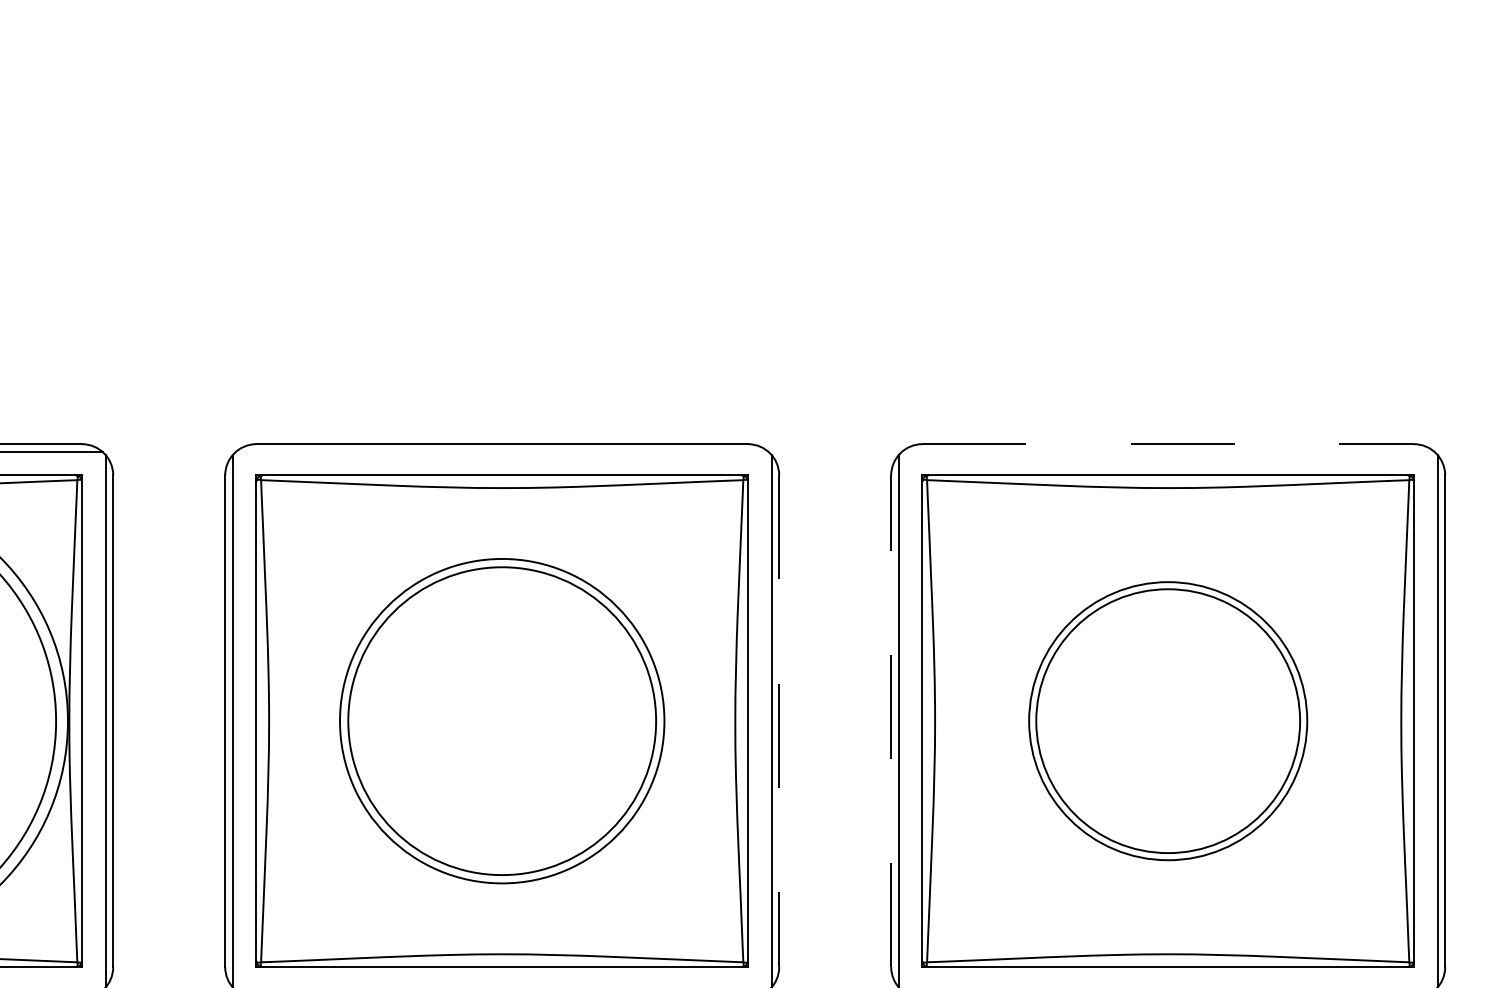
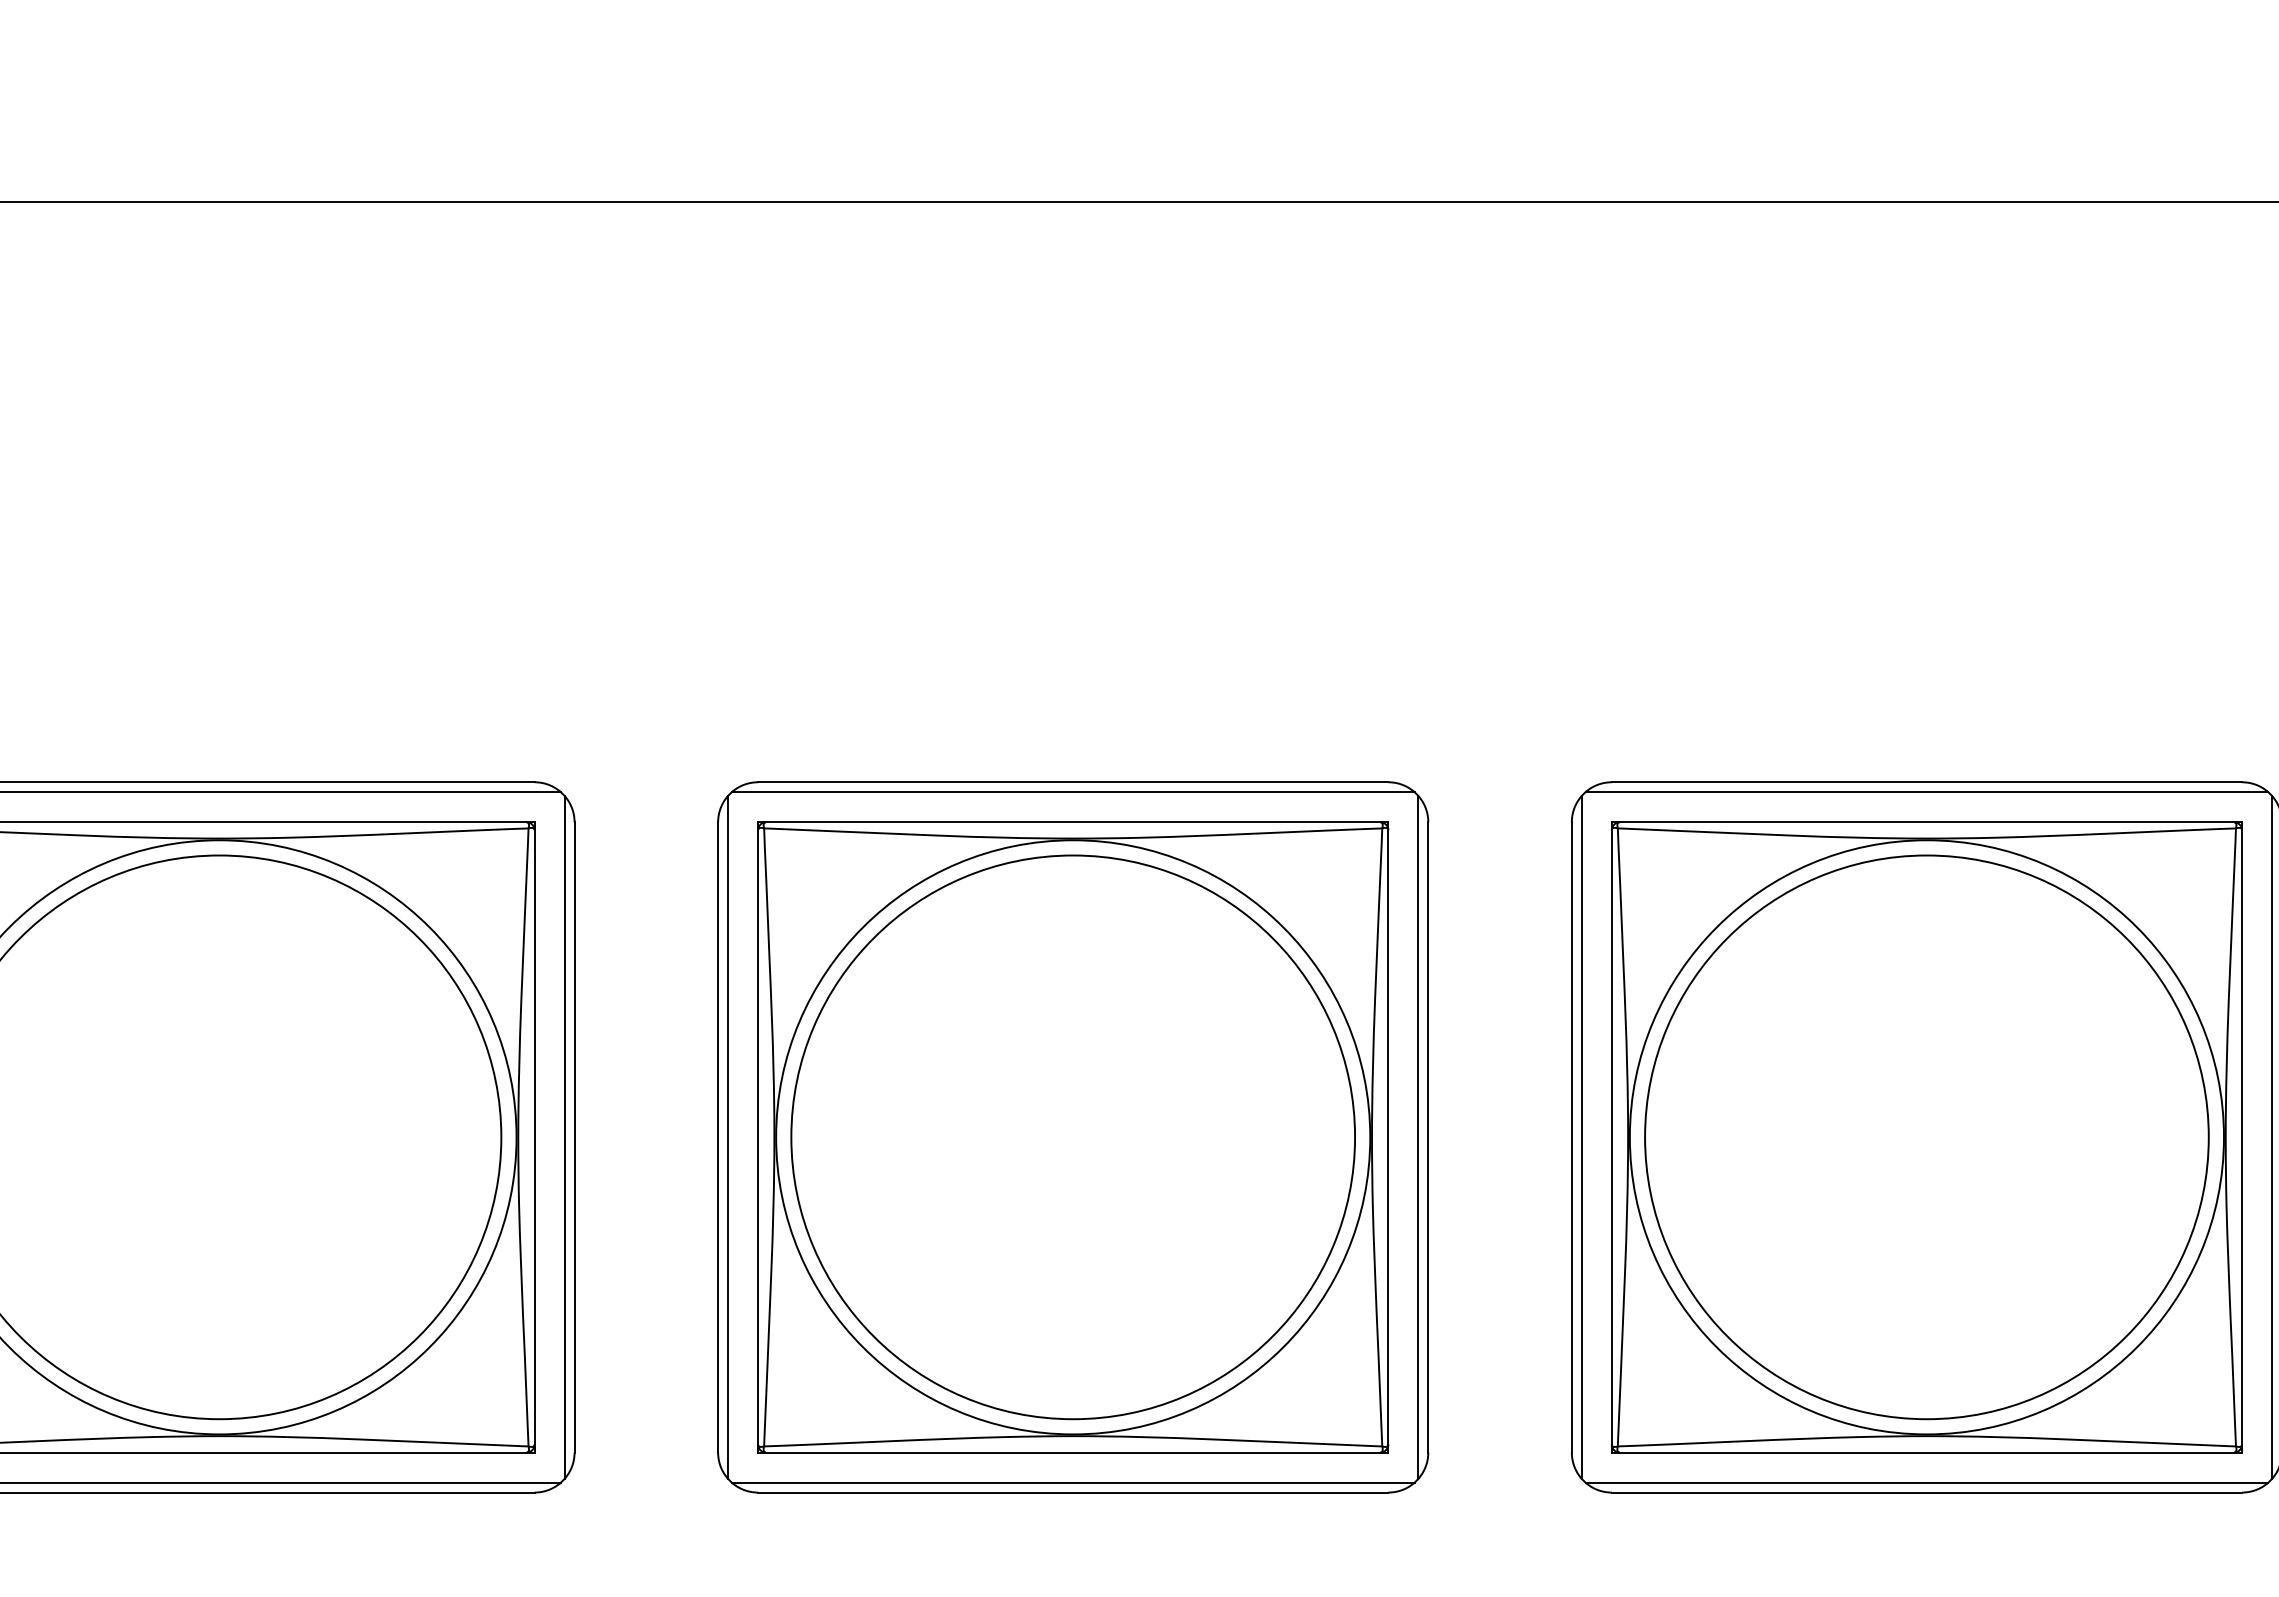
line: (1168, 444) -> (1927, 782), dashed -> solid
line: (501, 452) -> (1072, 792), added
line: (1167, 452) -> (1926, 792), added
line: (890, 720) -> (1571, 1136), dashed -> solid
circle: (502, 721) -> (1073, 1137), size x1.43
circle: (502, 721) -> (1073, 1137), size x1.43
line: (779, 721) -> (1428, 1137), dashed -> solid
circle: (1167, 721) -> (1926, 1137), size x1.67
circle: (1167, 721) -> (1926, 1137), size x1.67

